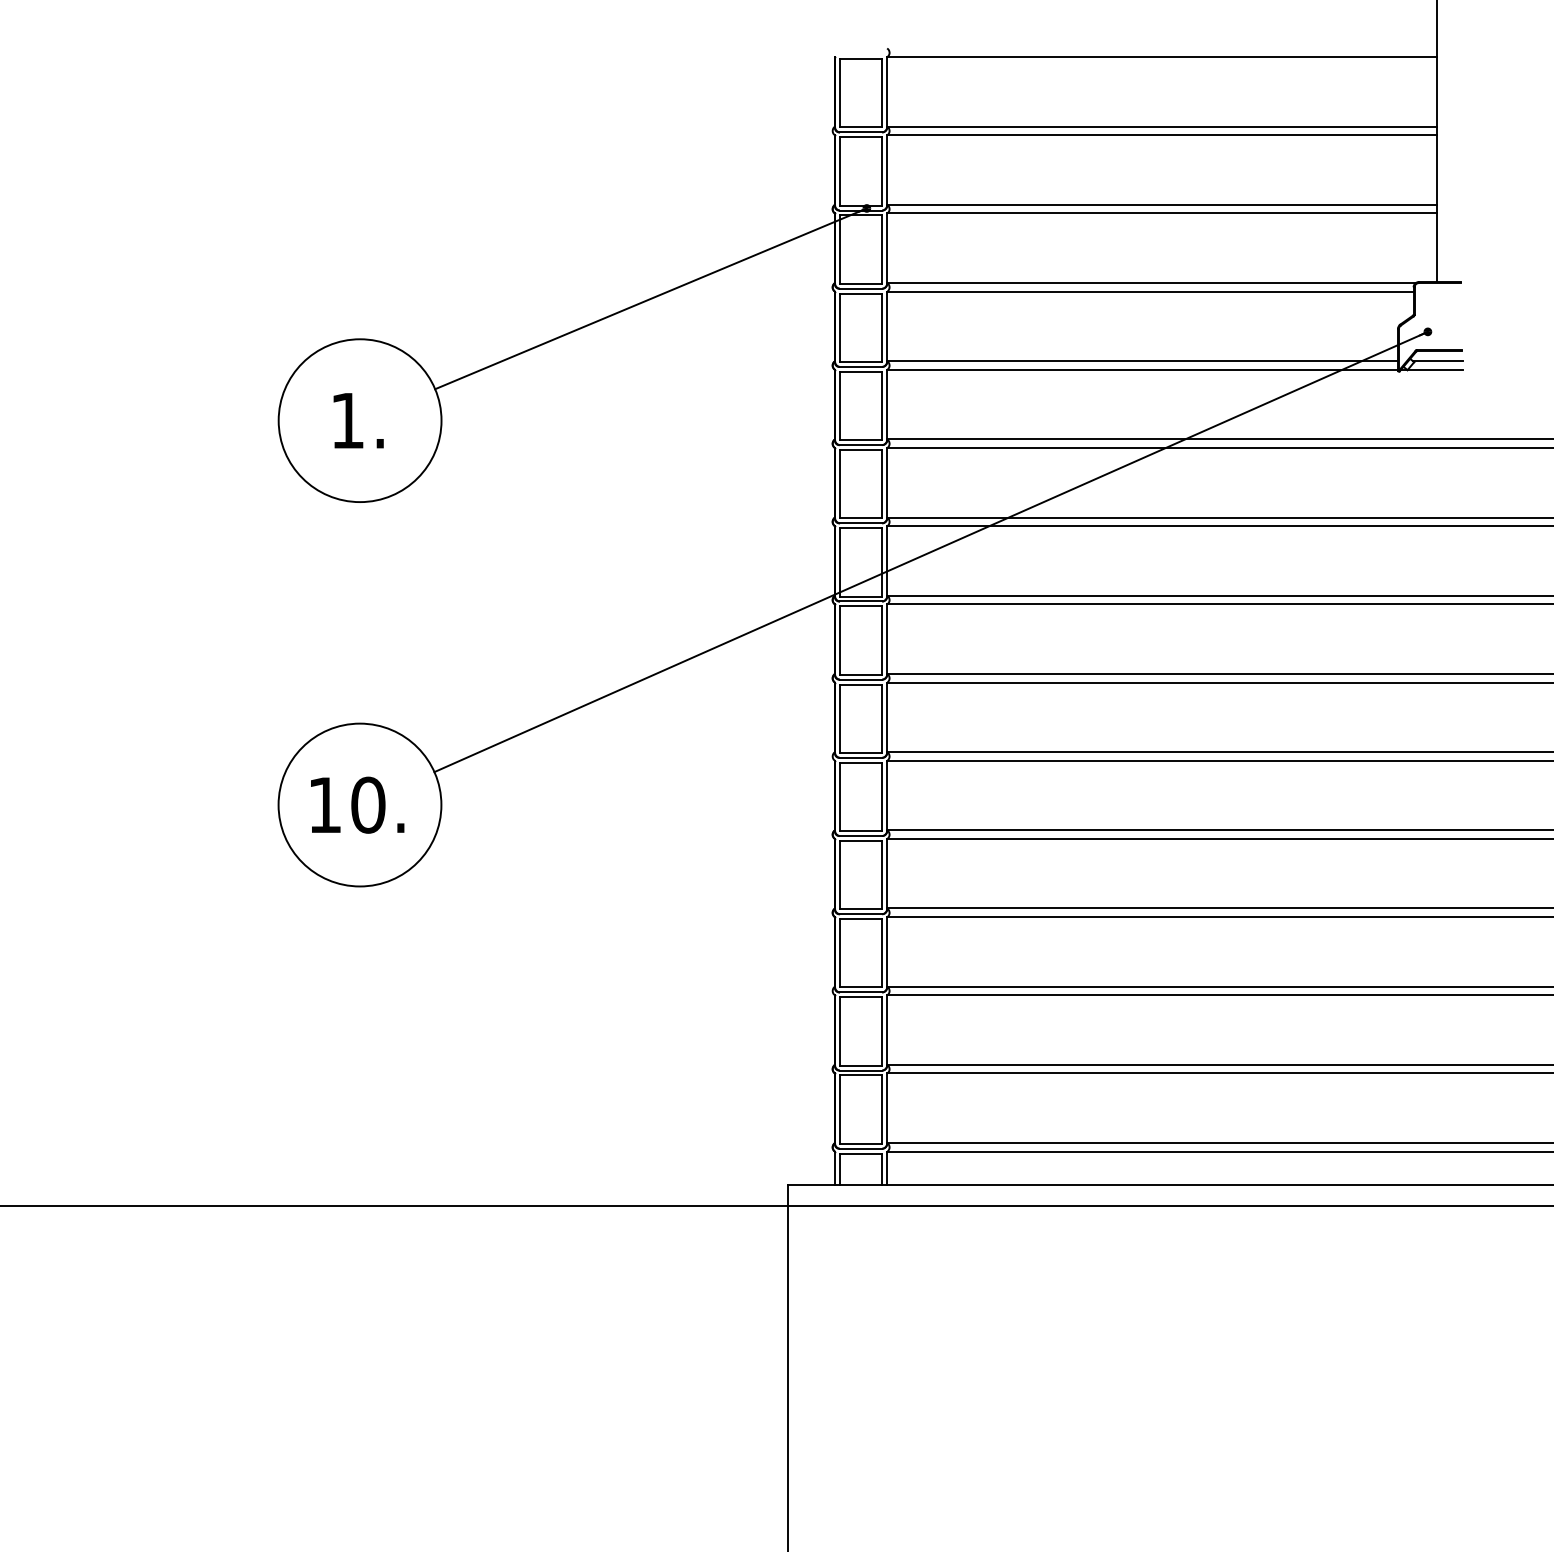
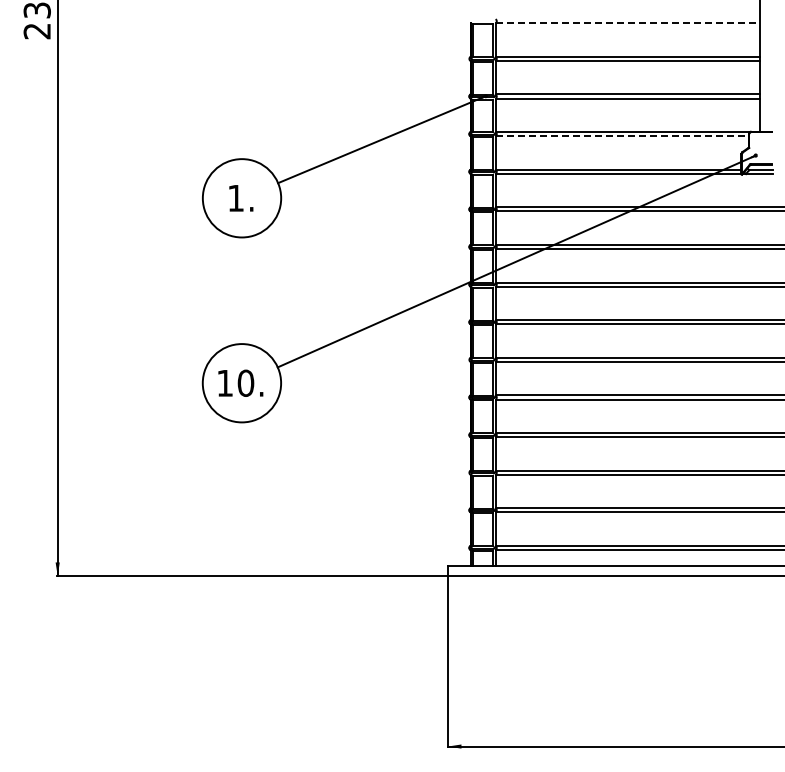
line: (1163, 57) -> (628, 23), solid -> dashed
line: (1150, 292) -> (622, 136), solid -> dashed

